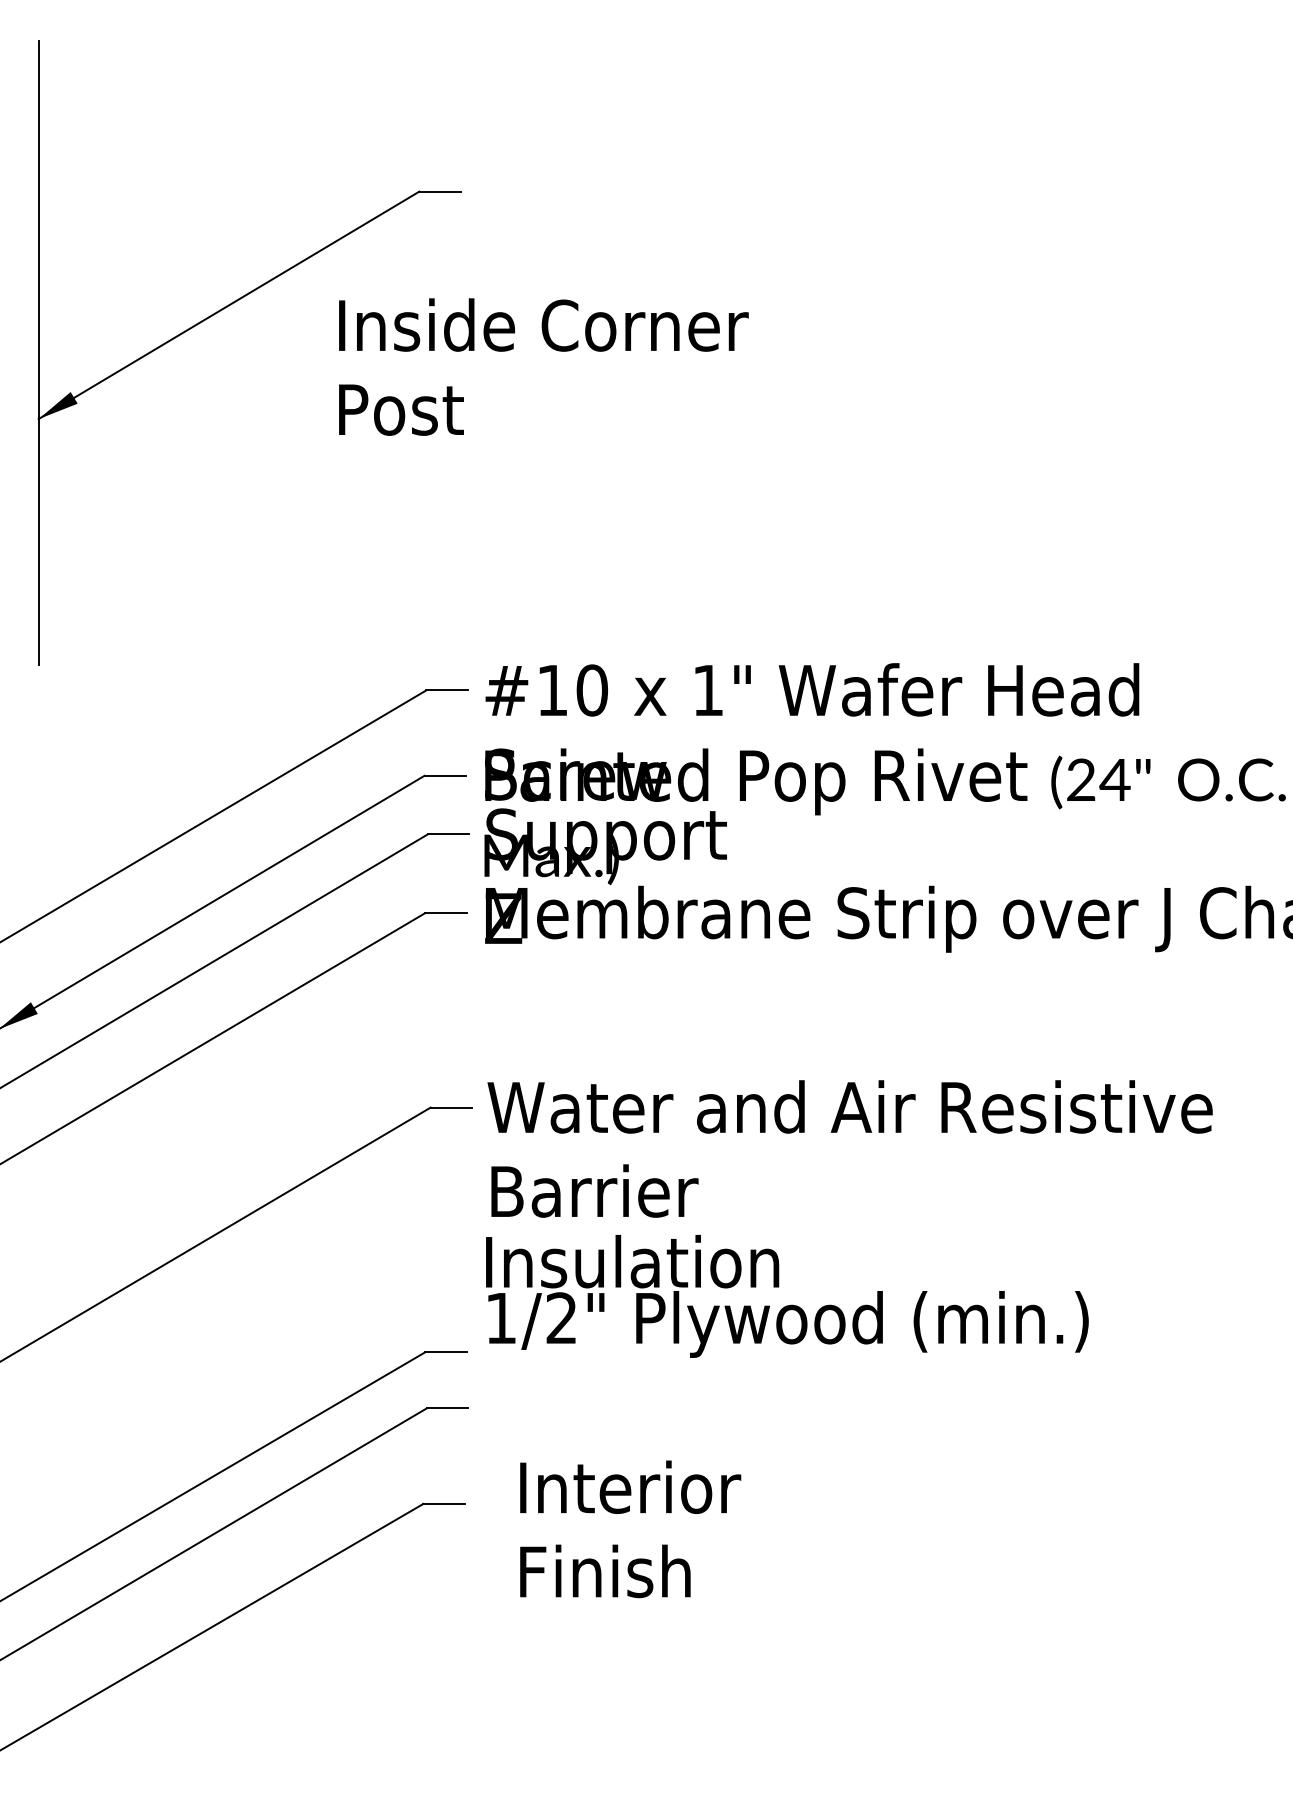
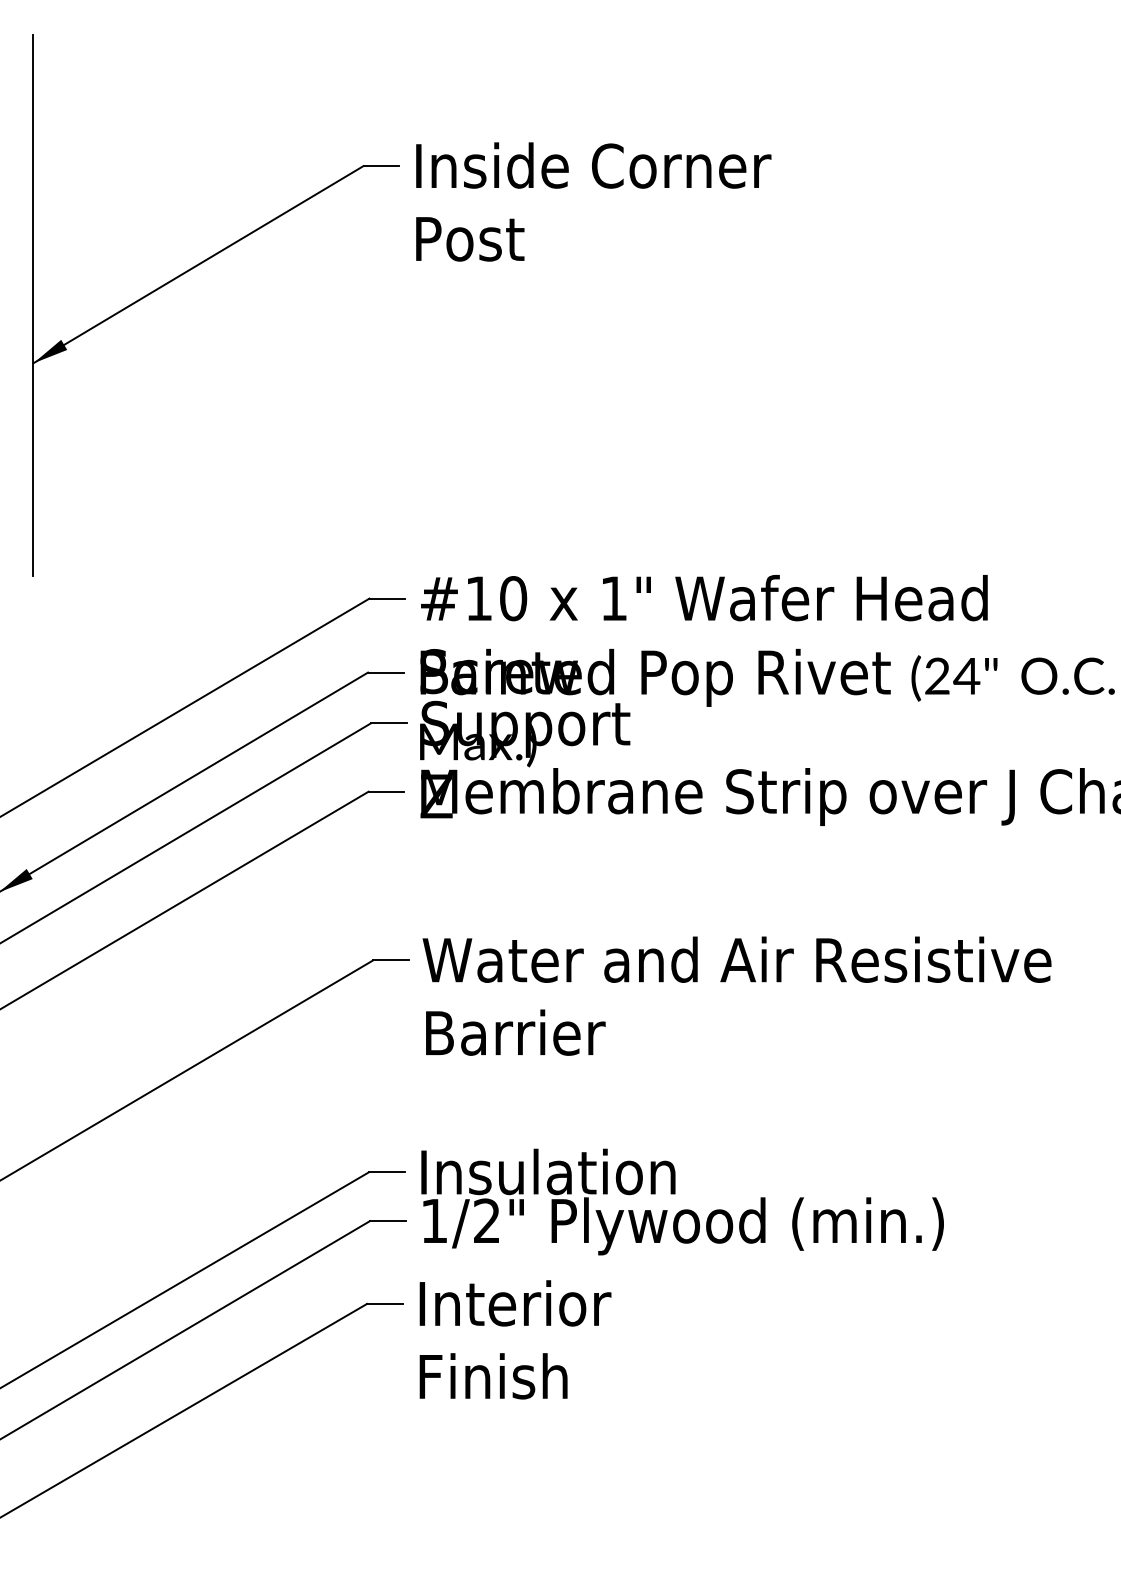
text: (543, 366) -> (593, 201), moved
text: (787, 1296) -> (682, 1202), moved
text: (630, 1529) -> (515, 1340), moved

